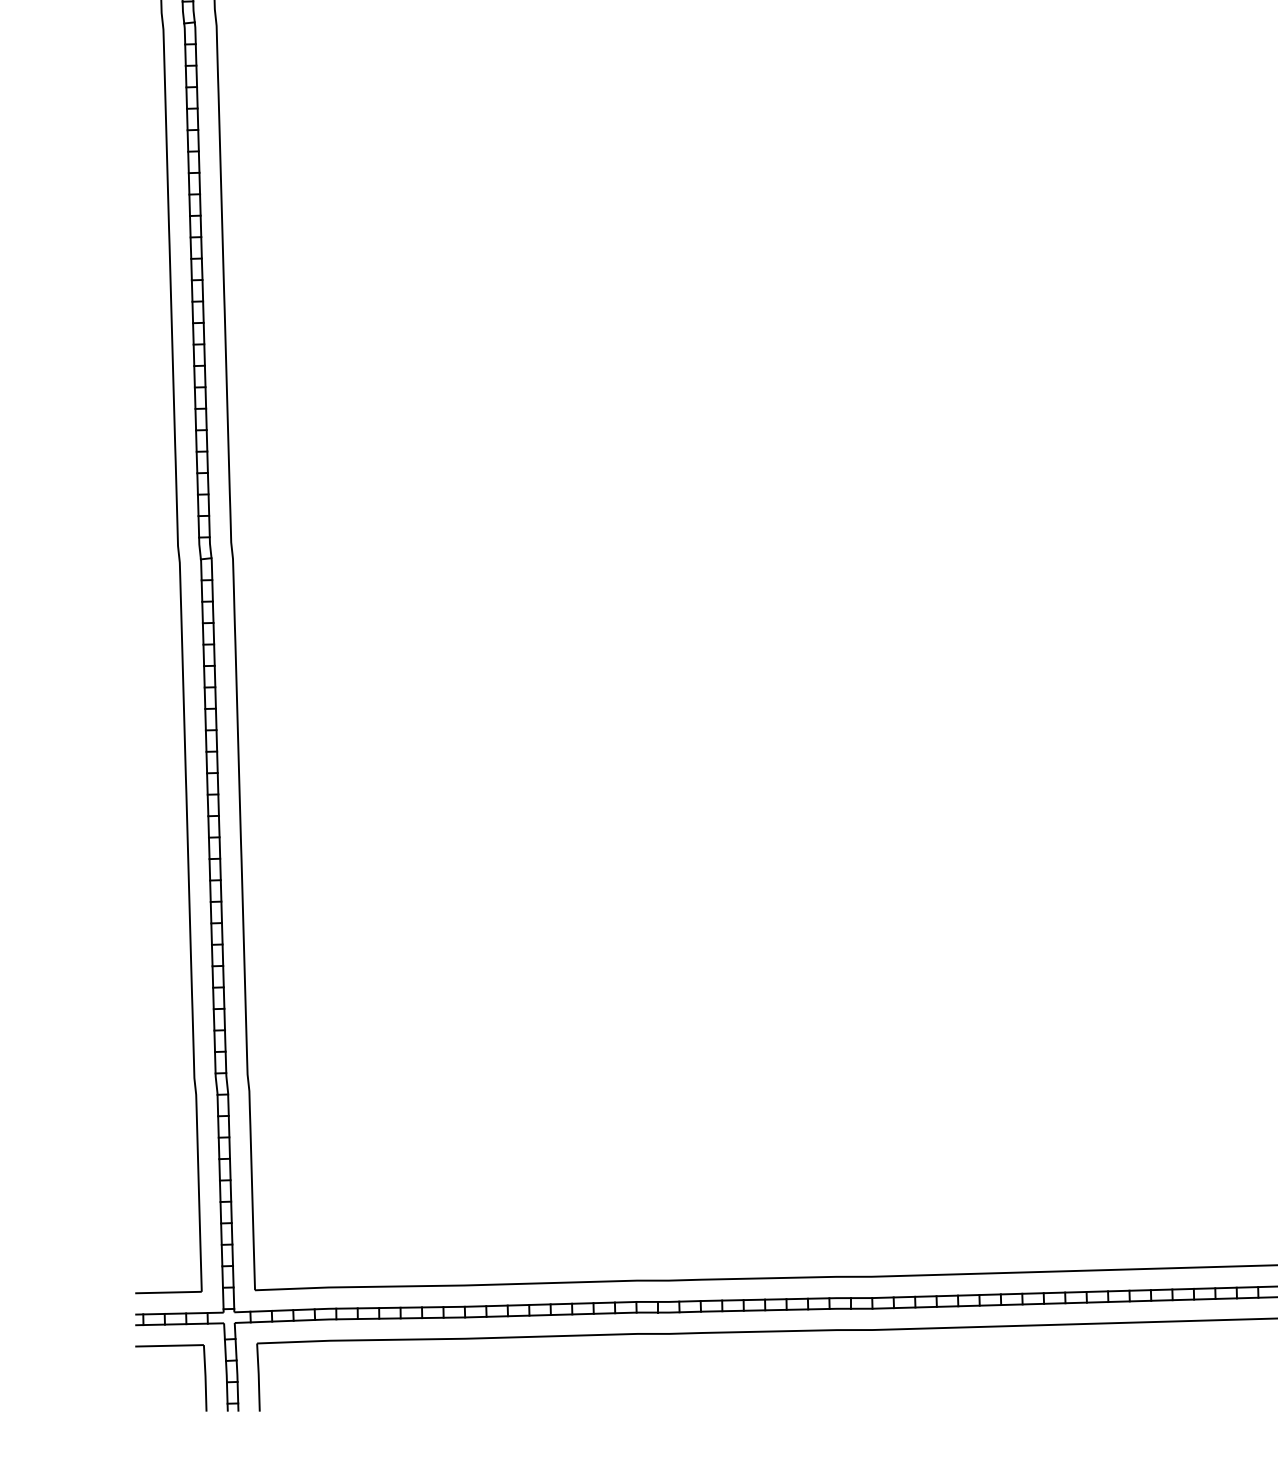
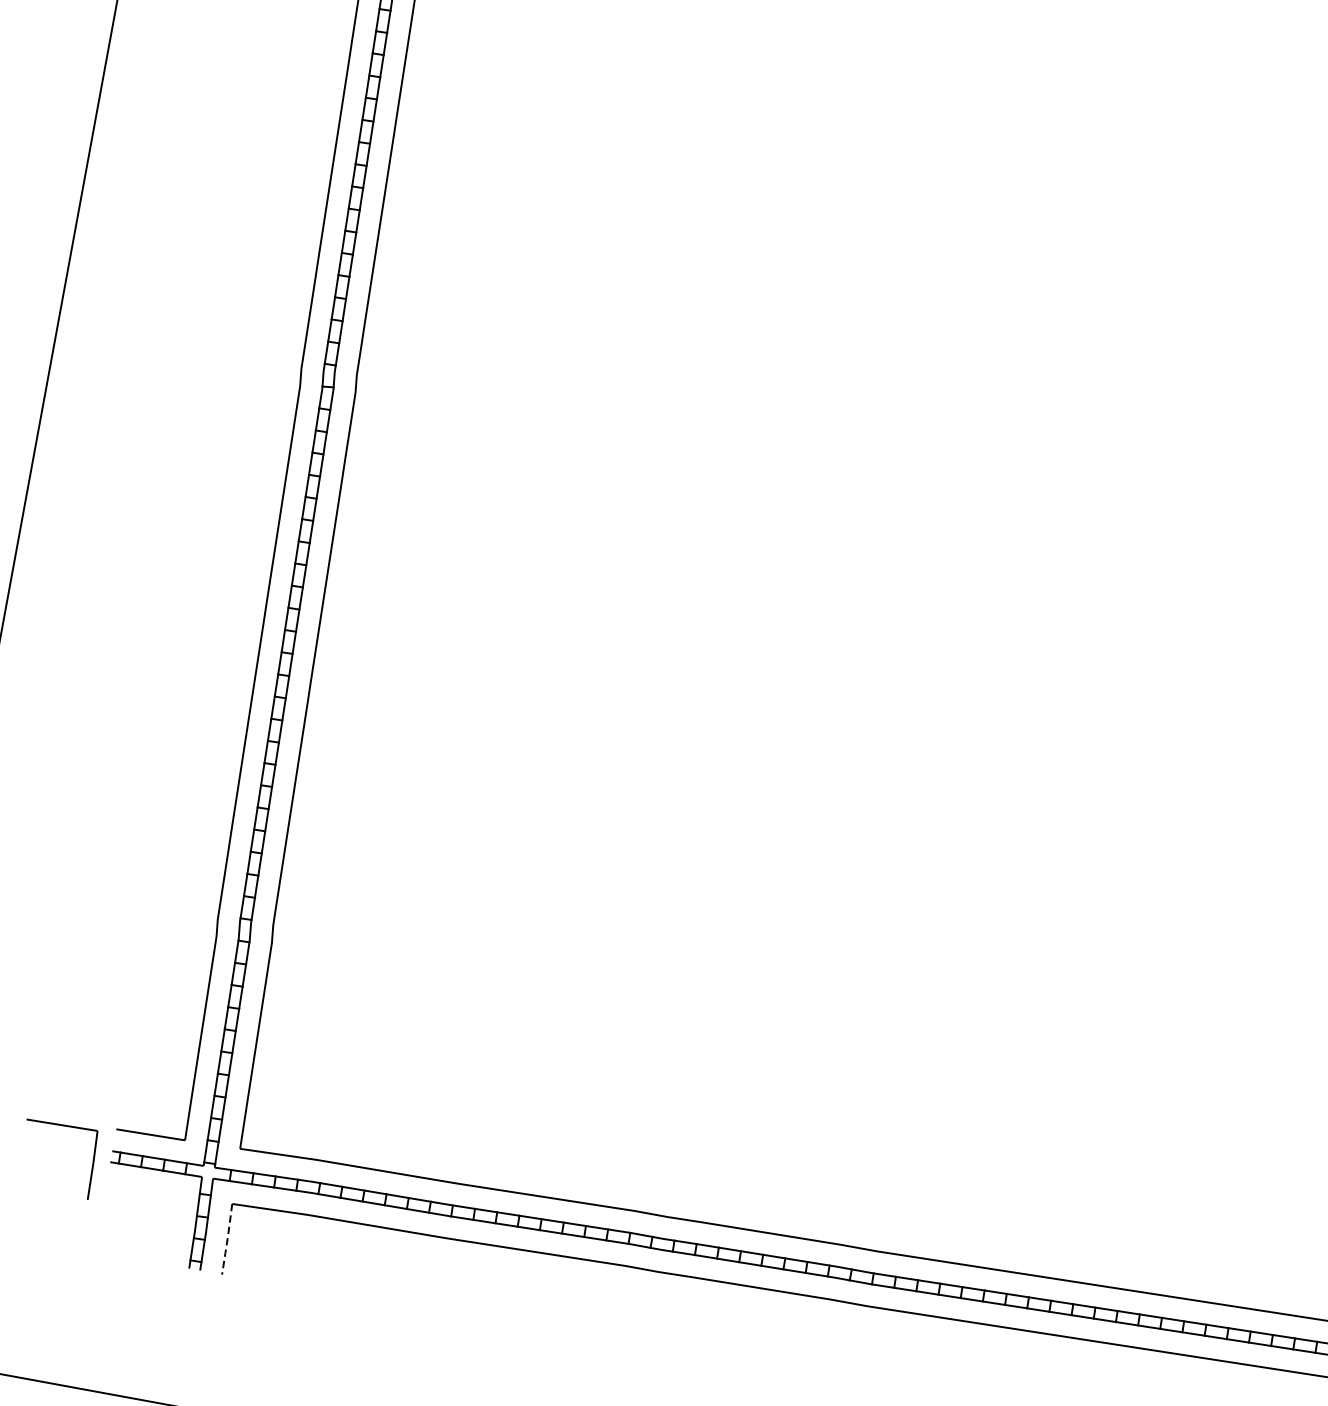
part: (171, 1346) -> (63, 1126), moved
line: (258, 1378) -> (227, 1240), solid -> dashed

